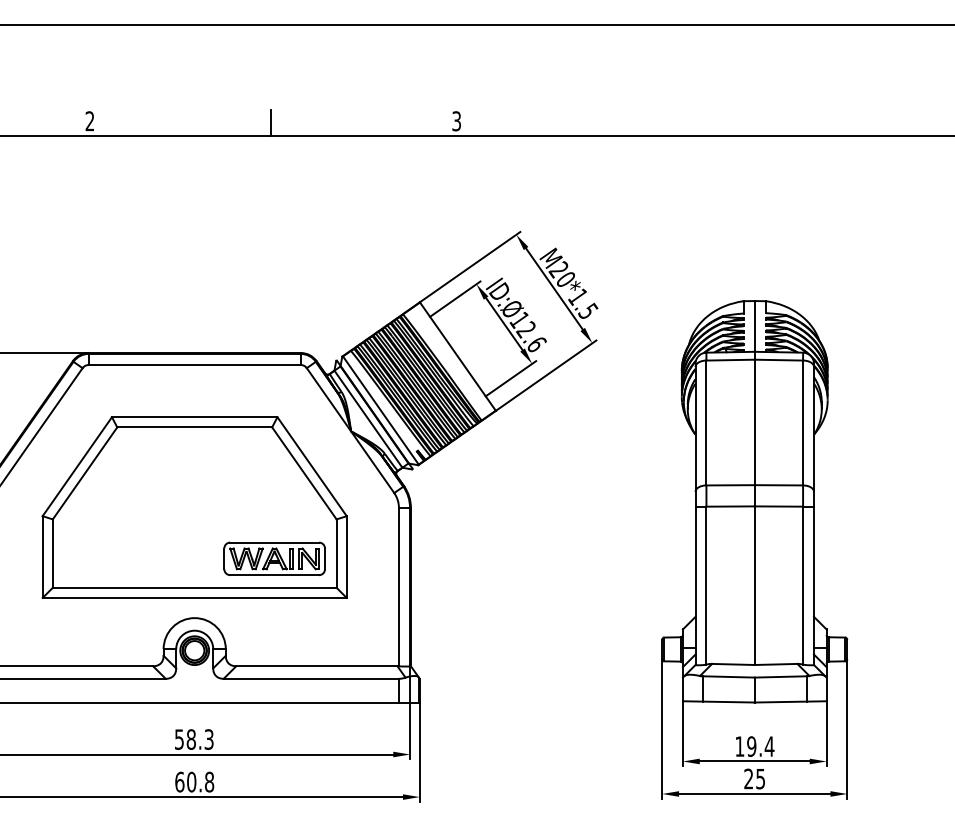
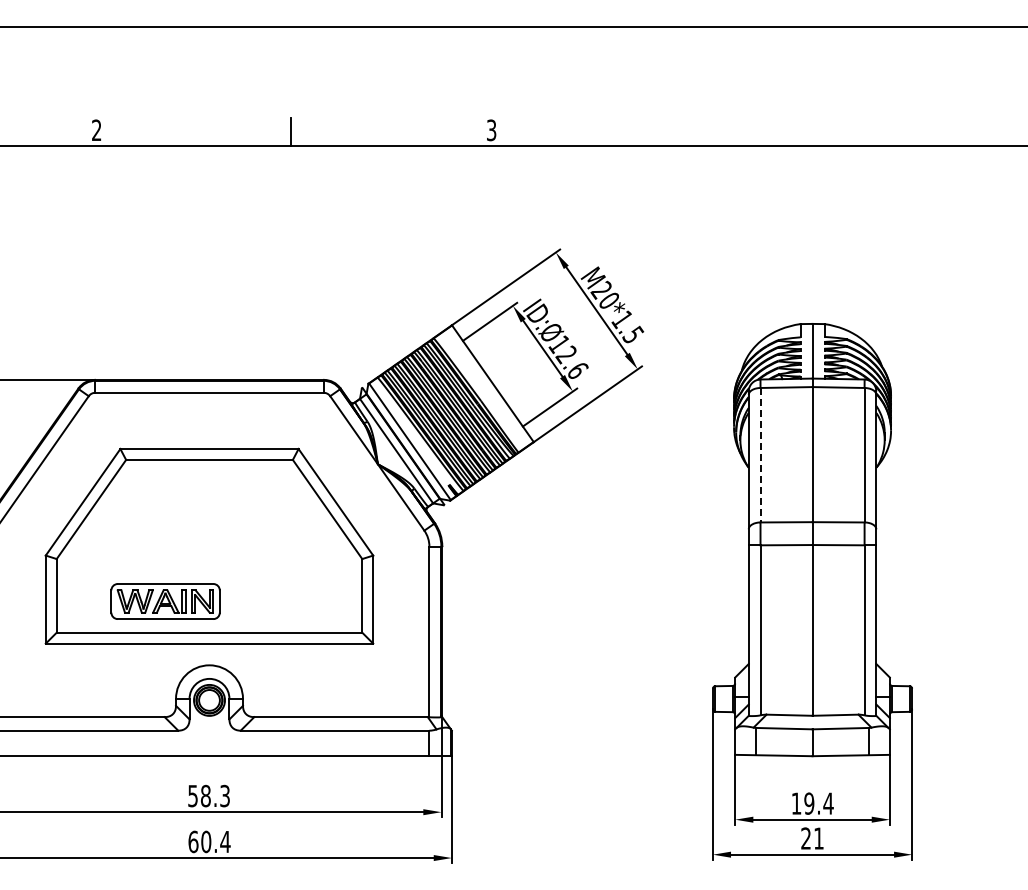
line: (706, 423) -> (760, 455), solid -> dashed
part: (274, 558) -> (165, 601), moved
text: (760, 778) -> (818, 838), 25 -> 21
text: (209, 781) -> (225, 841), 60.8 -> 60.4

